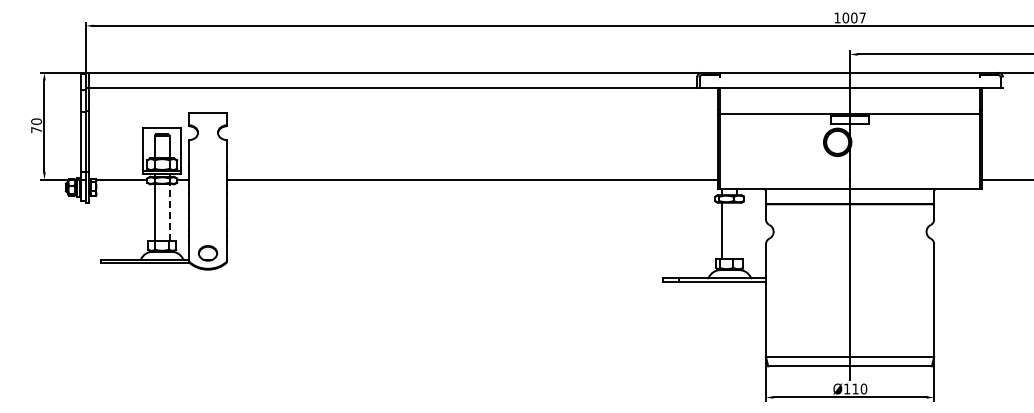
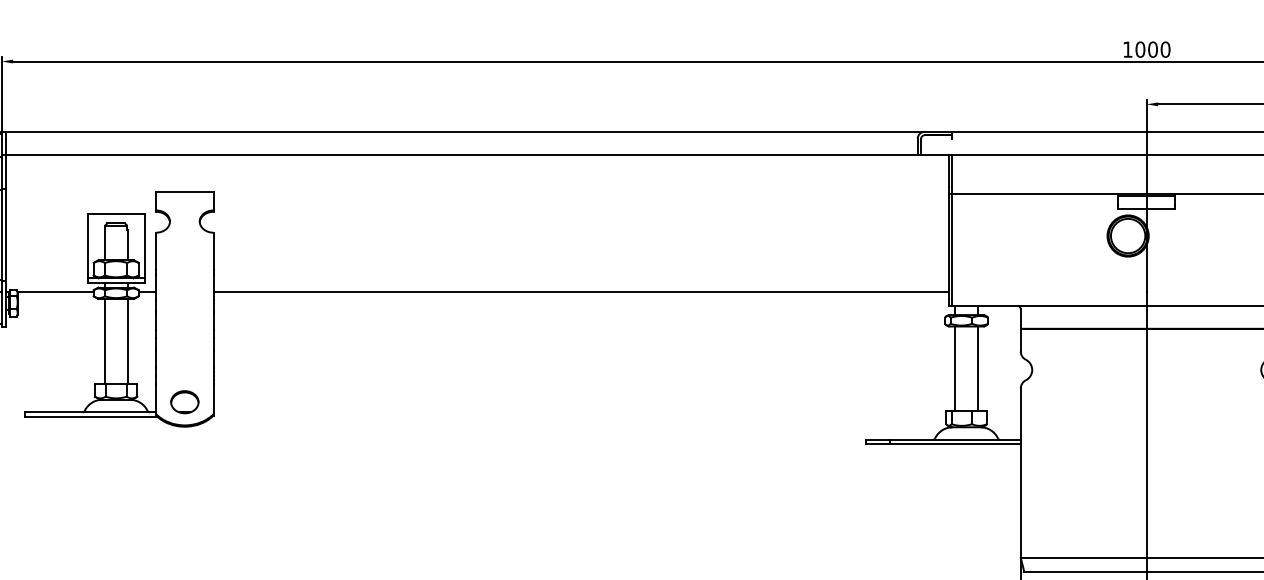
text: (862, 17) -> (1165, 48), 1007 -> 1000
line: (169, 212) -> (127, 341), dashed -> solid
line: (737, 230) -> (978, 368), added

